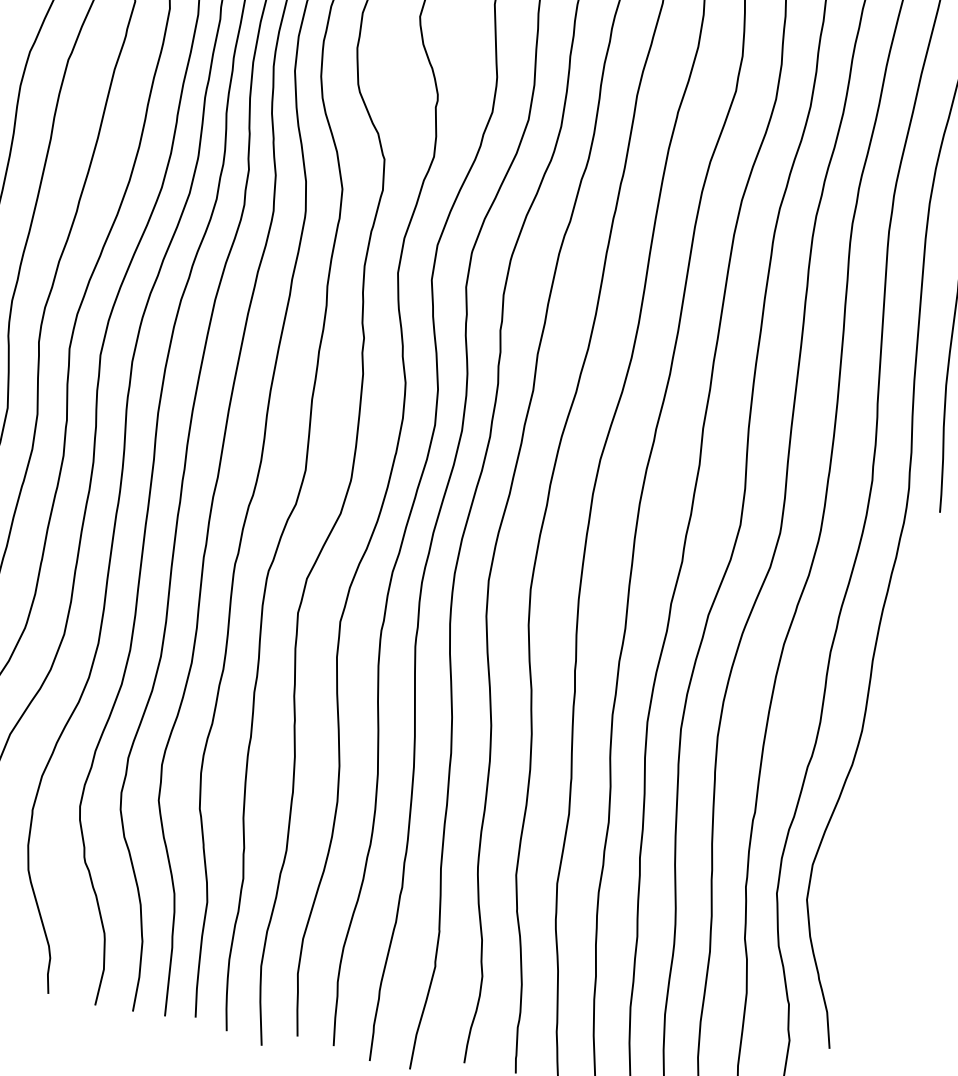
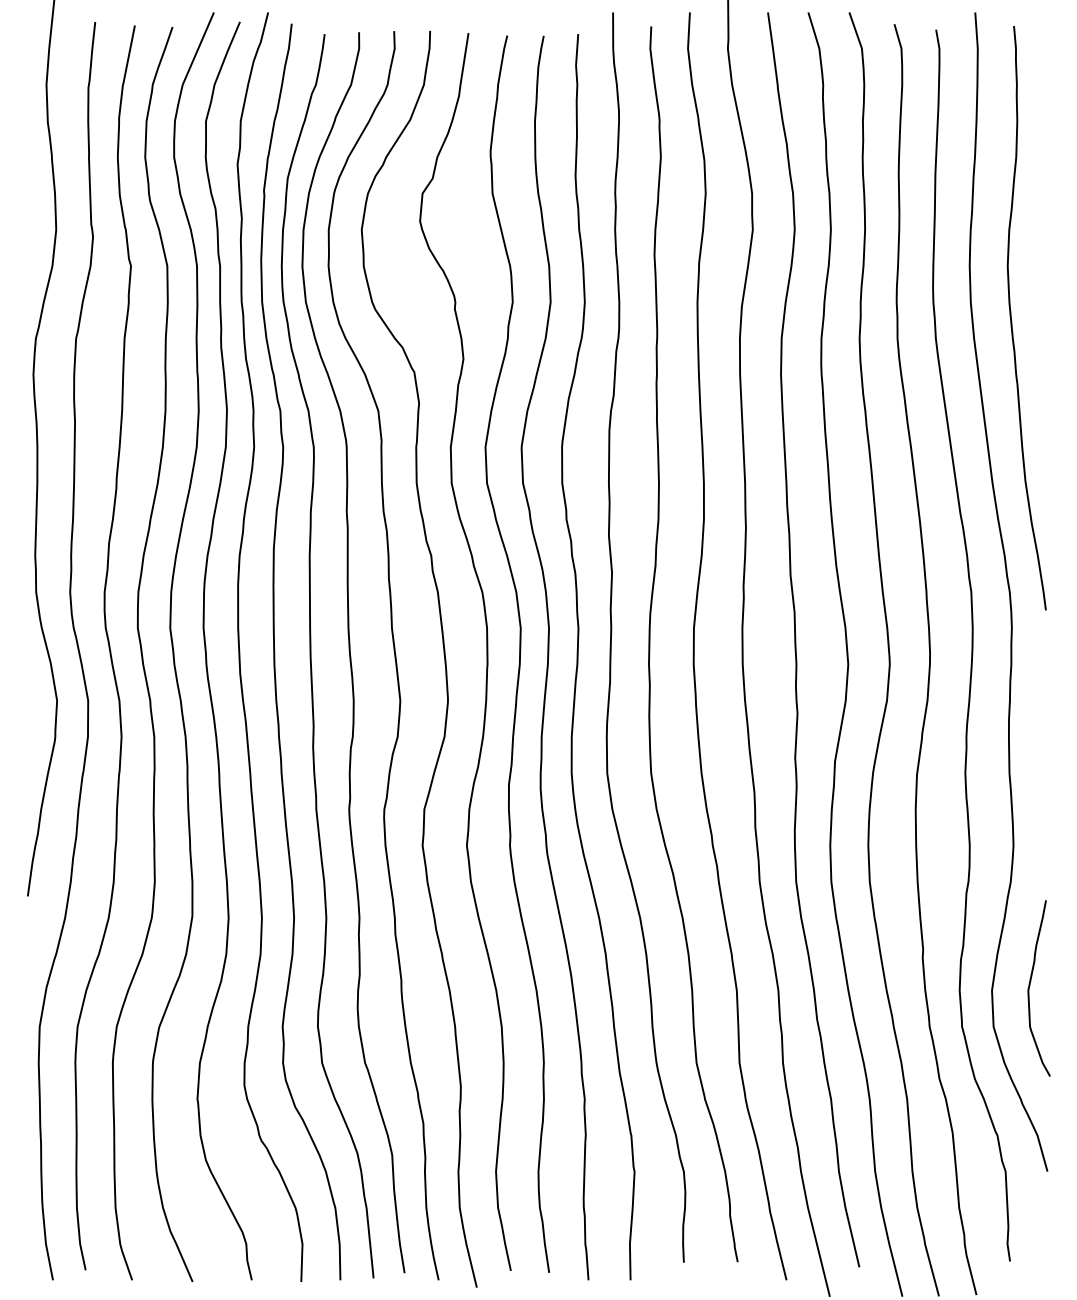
curve: (850, 868) -> (1030, 986), added

